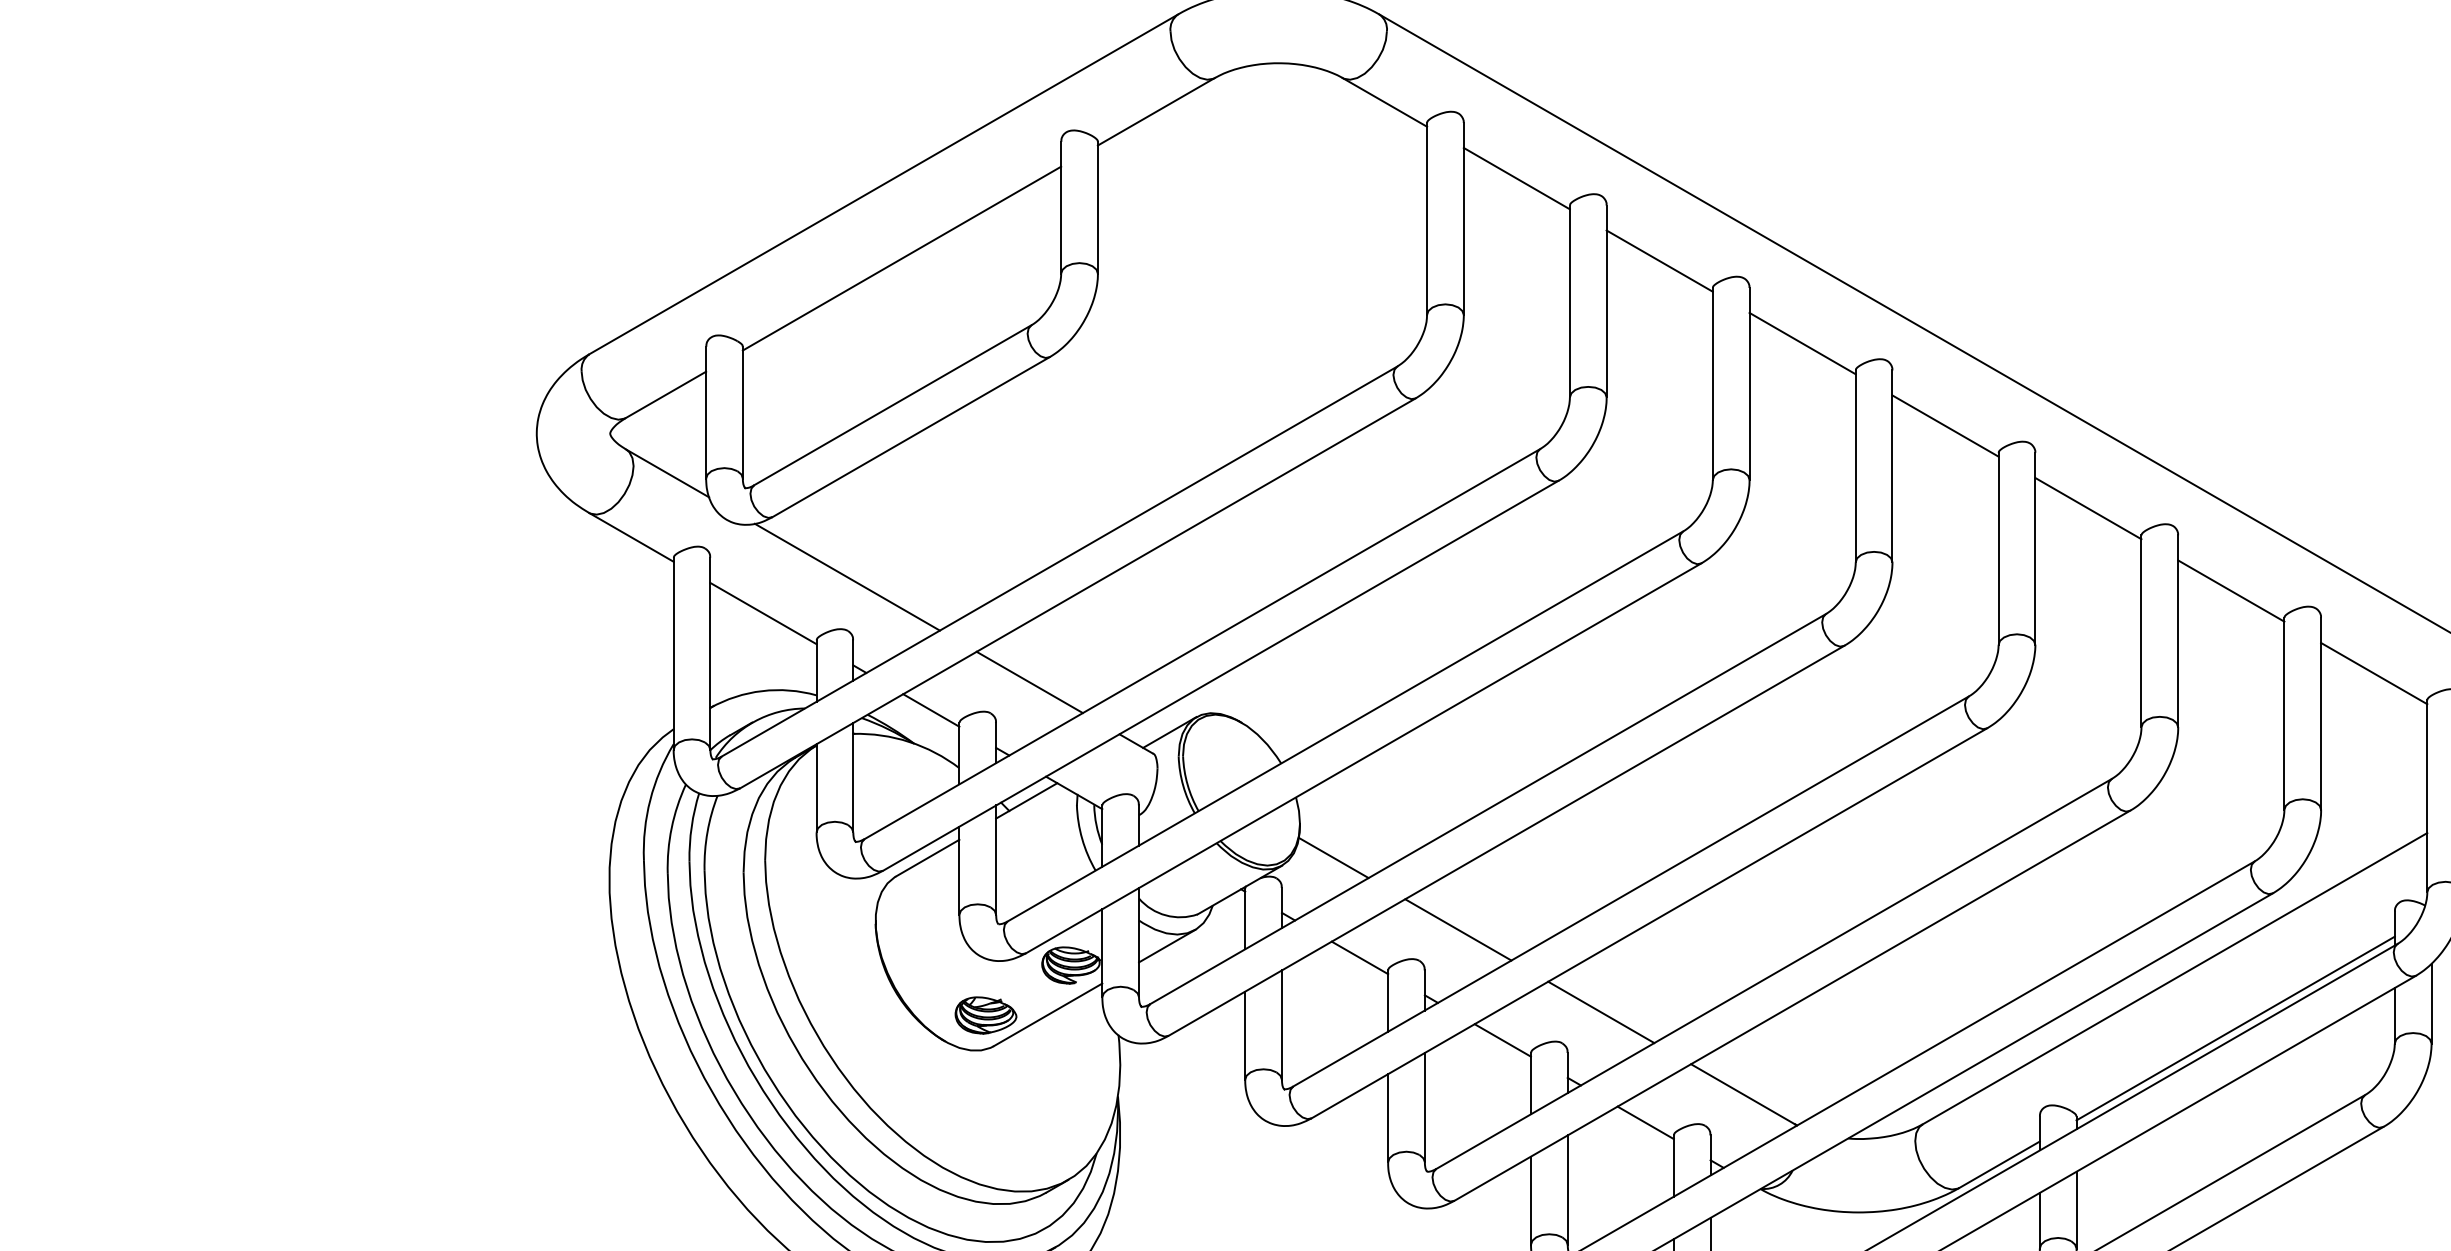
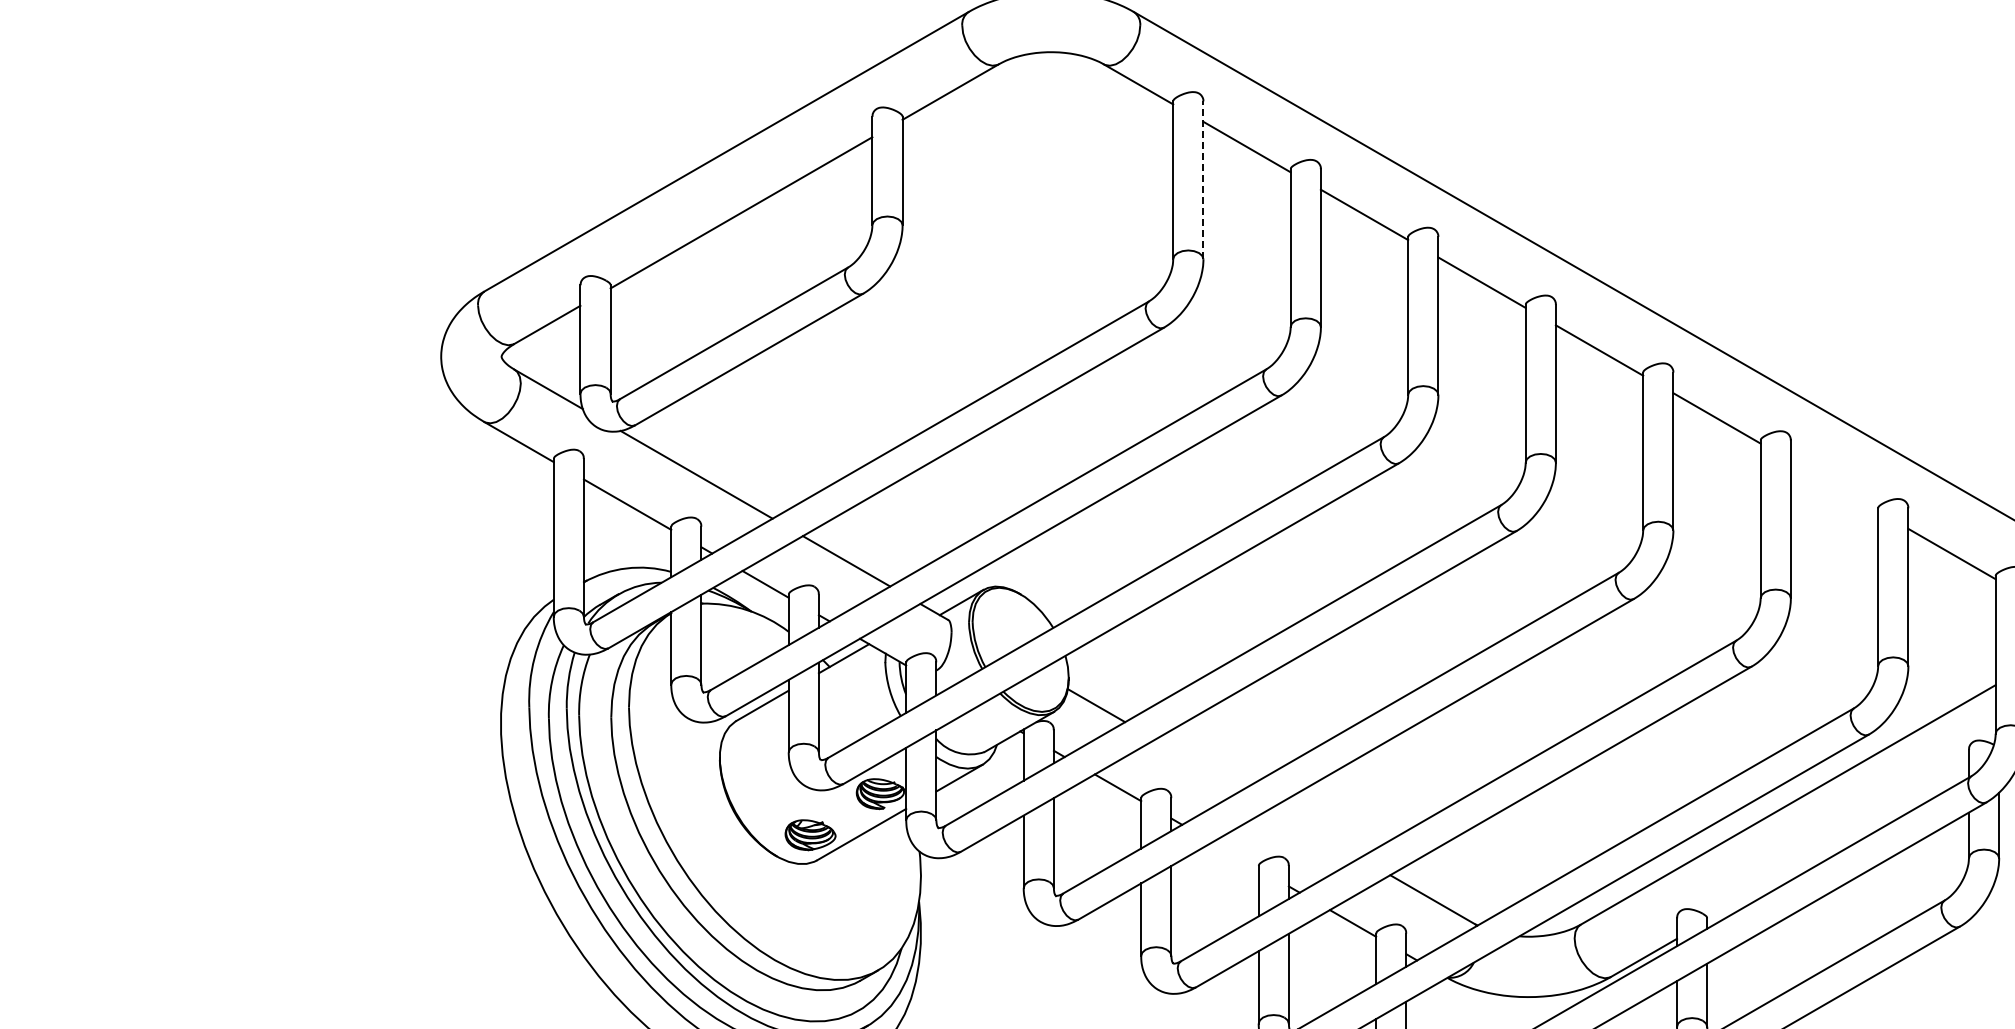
line: (1463, 219) -> (1203, 180), solid -> dashed
line: (2231, 591) -> (1834, 486), removed
line: (1457, 929) -> (1198, 764), removed
line: (1601, 1012) -> (1316, 832), removed
line: (2234, 1028) -> (1837, 845), removed
line: (1502, 1040) -> (1235, 855), removed

